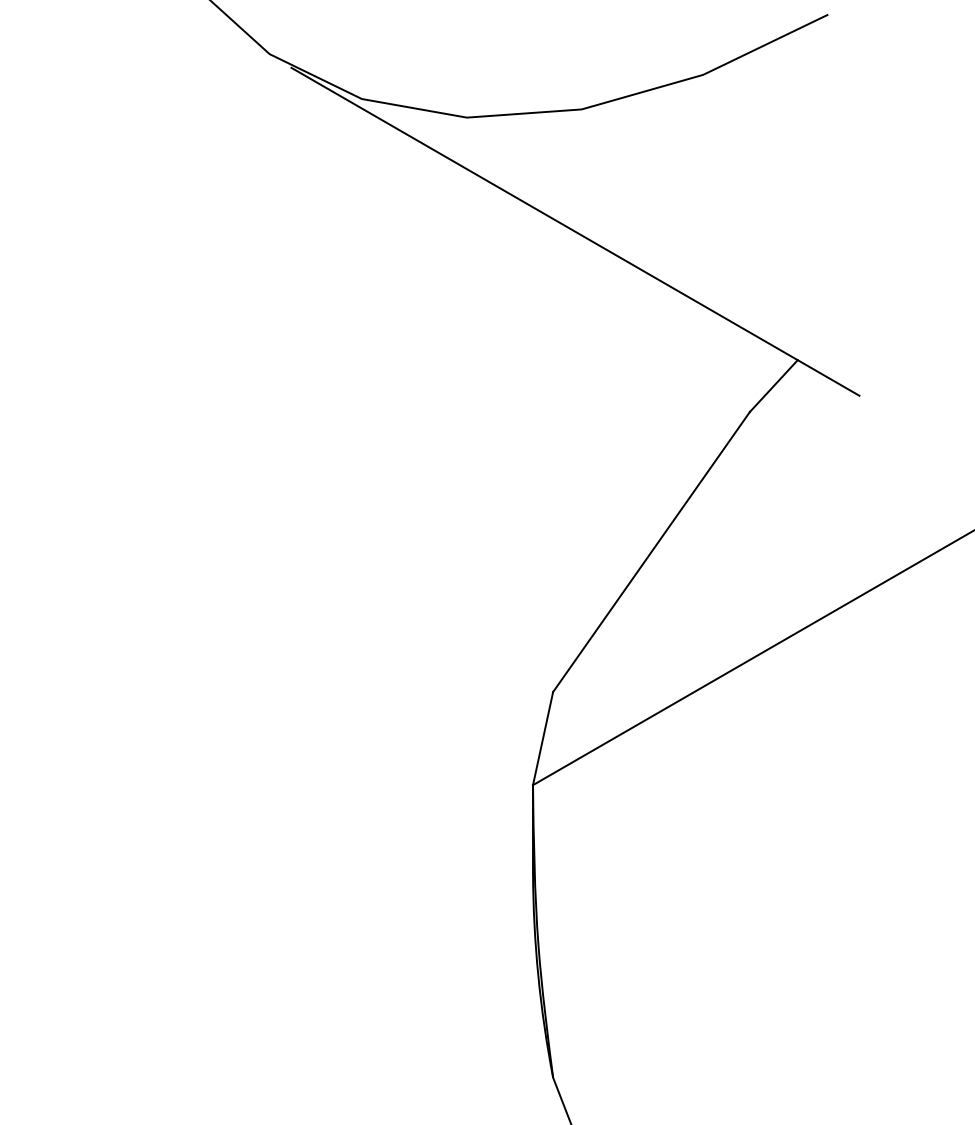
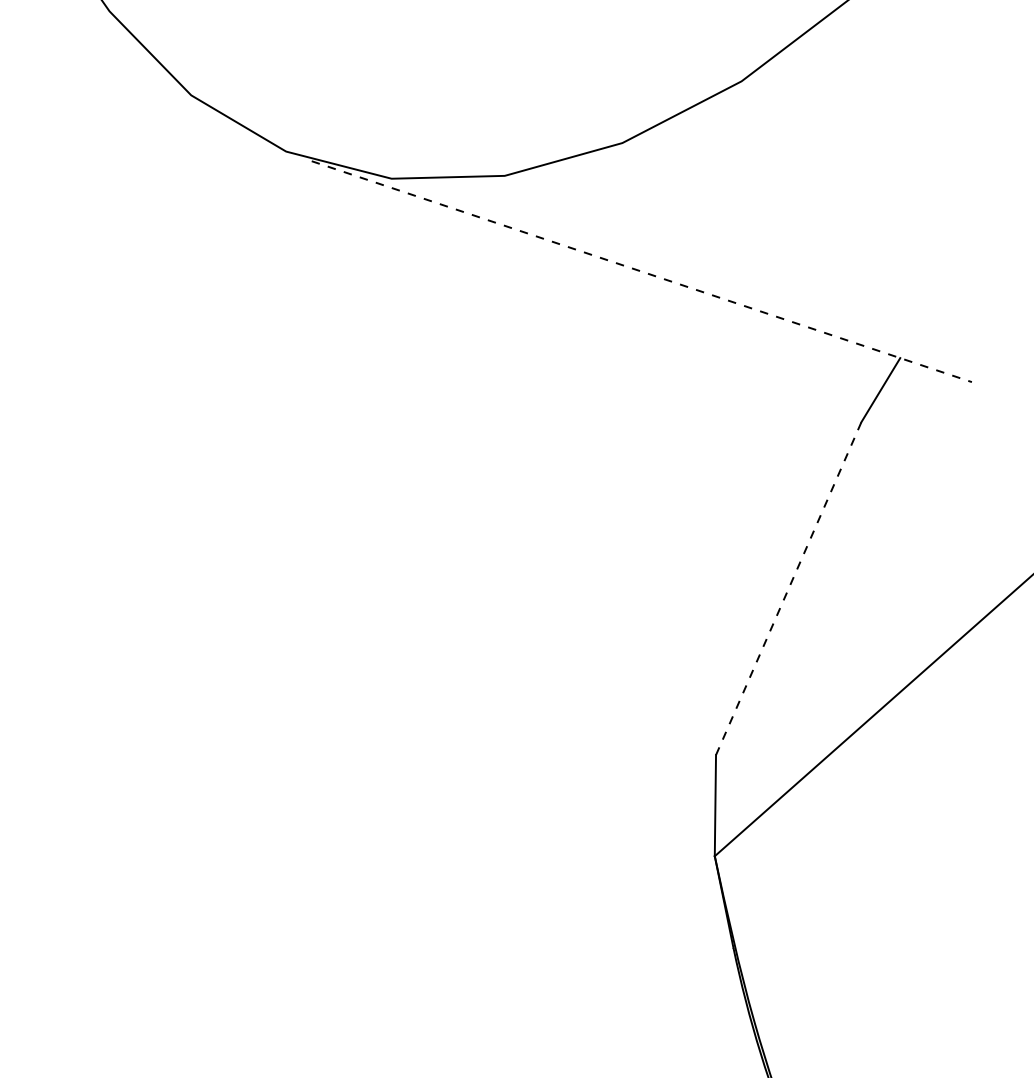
line: (575, 231) -> (641, 271), solid -> dashed
line: (651, 551) -> (788, 588), solid -> dashed

